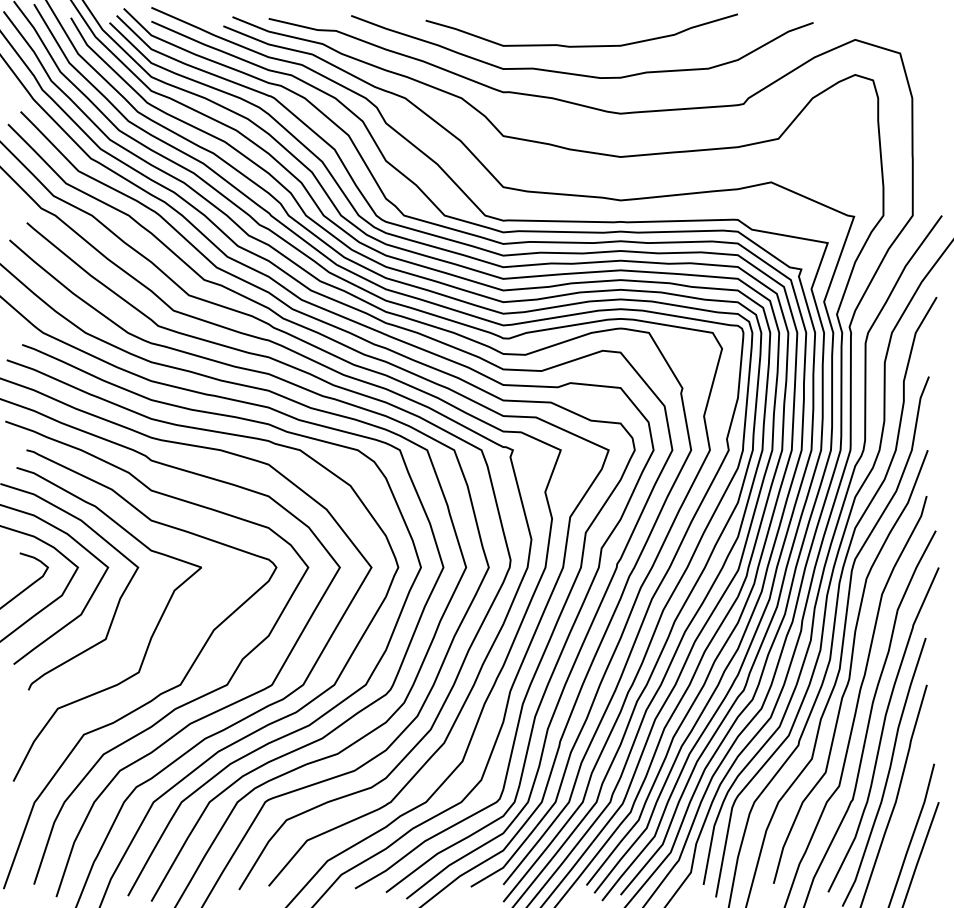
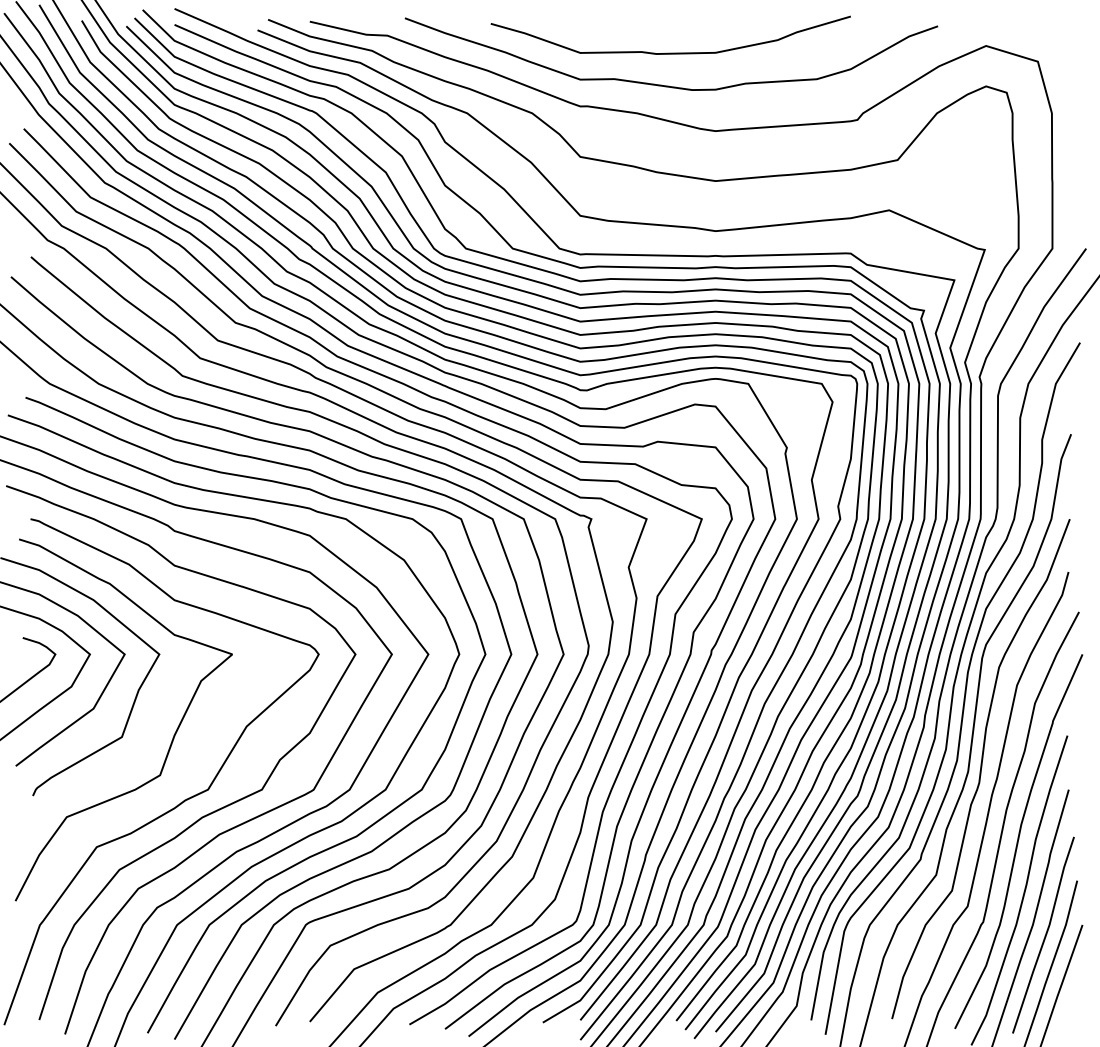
line: (905, 811) -> (1044, 935), added

